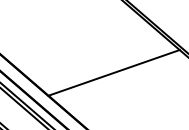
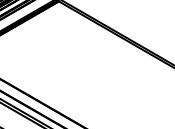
line: (114, 72) -> (110, 86), removed

